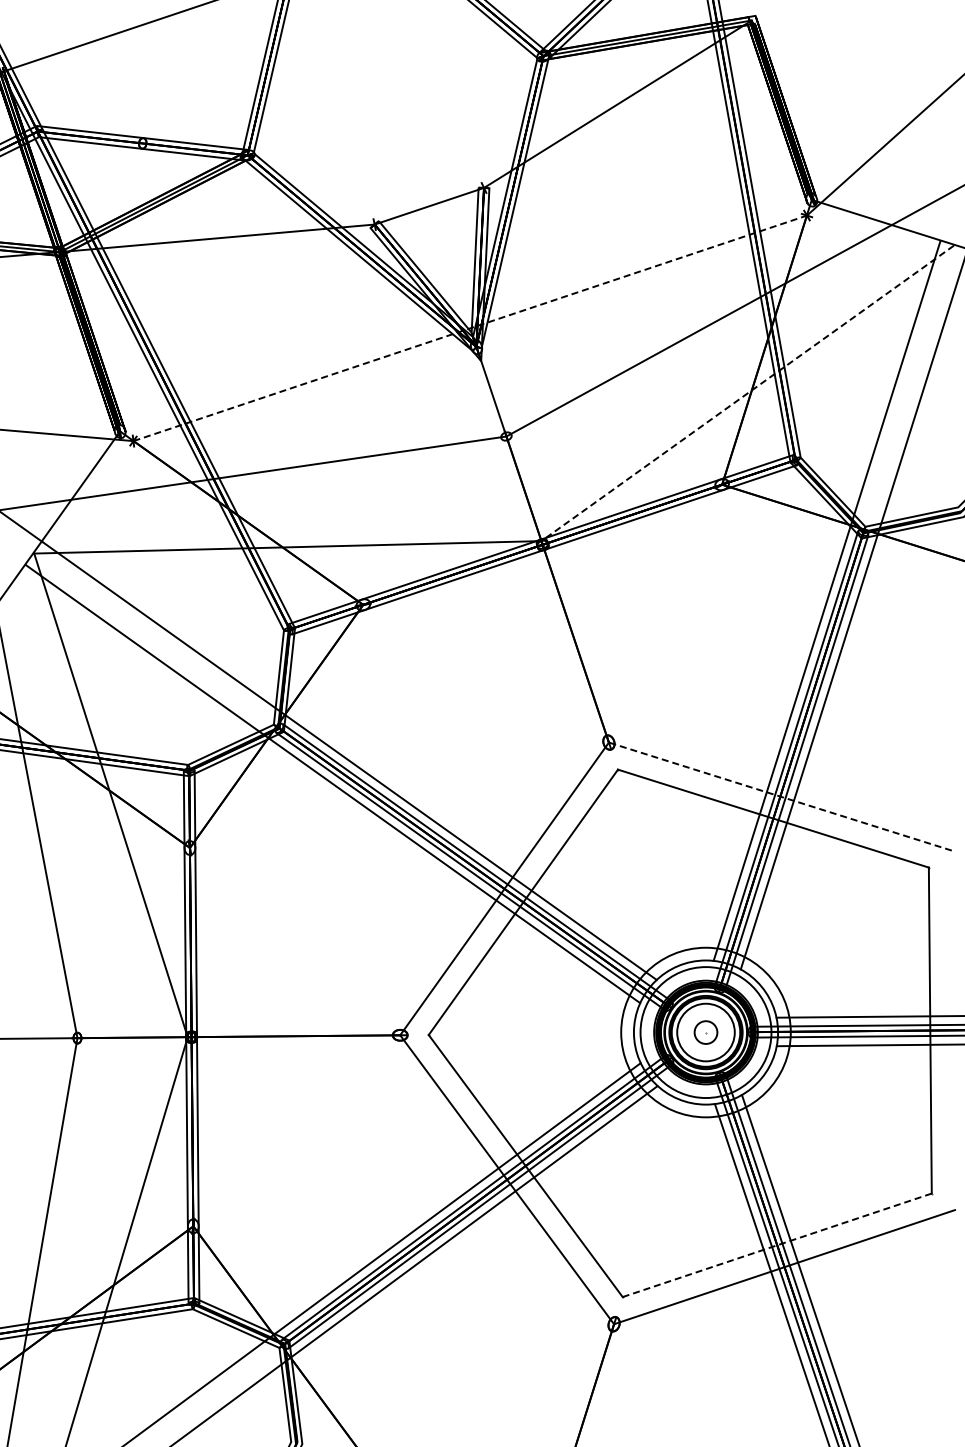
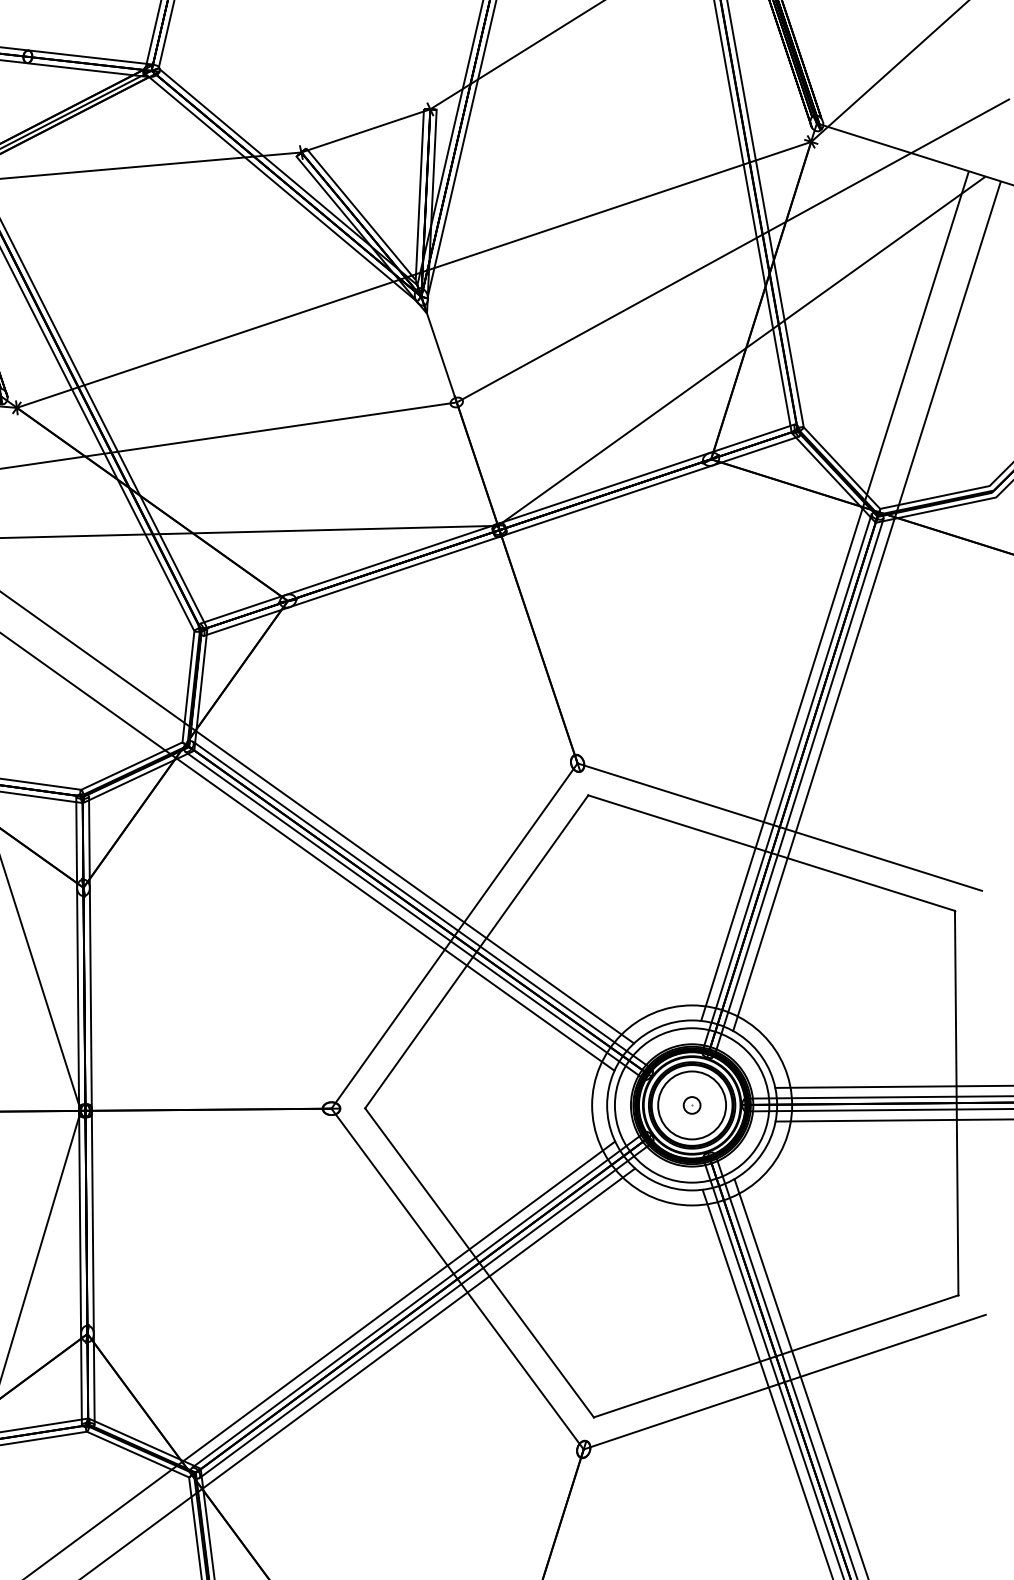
line: (470, 328) -> (414, 275), dashed -> solid
line: (747, 393) -> (741, 351), dashed -> solid
line: (780, 796) -> (779, 827), dashed -> solid
part: (705, 1032) -> (691, 1105), size x0.62
line: (777, 1245) -> (776, 1356), dashed -> solid

